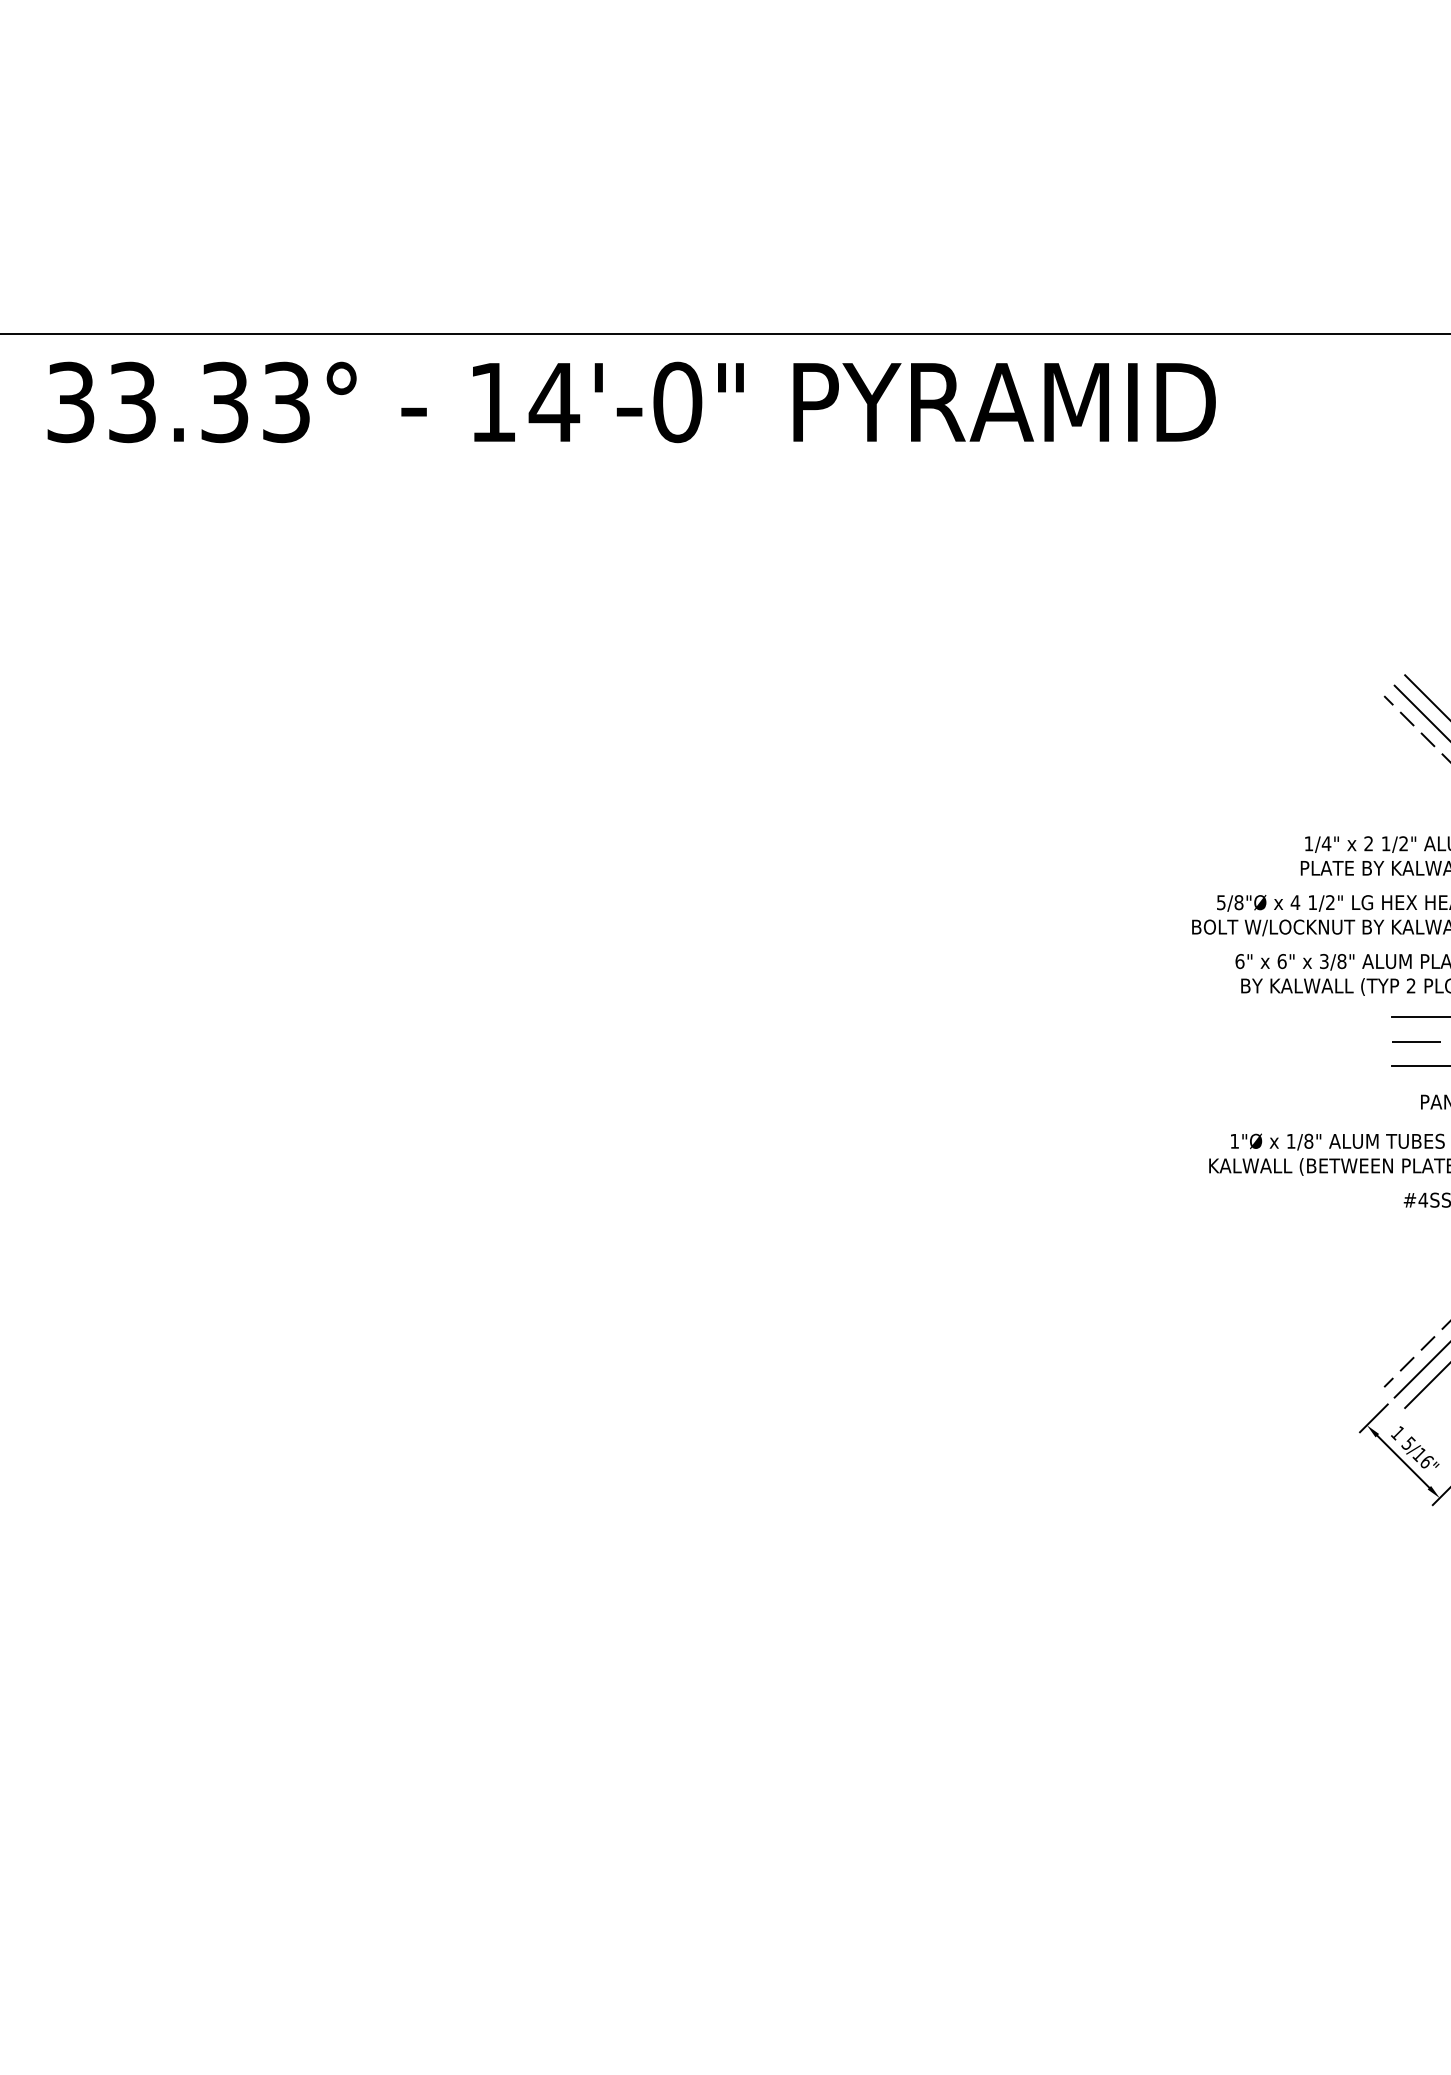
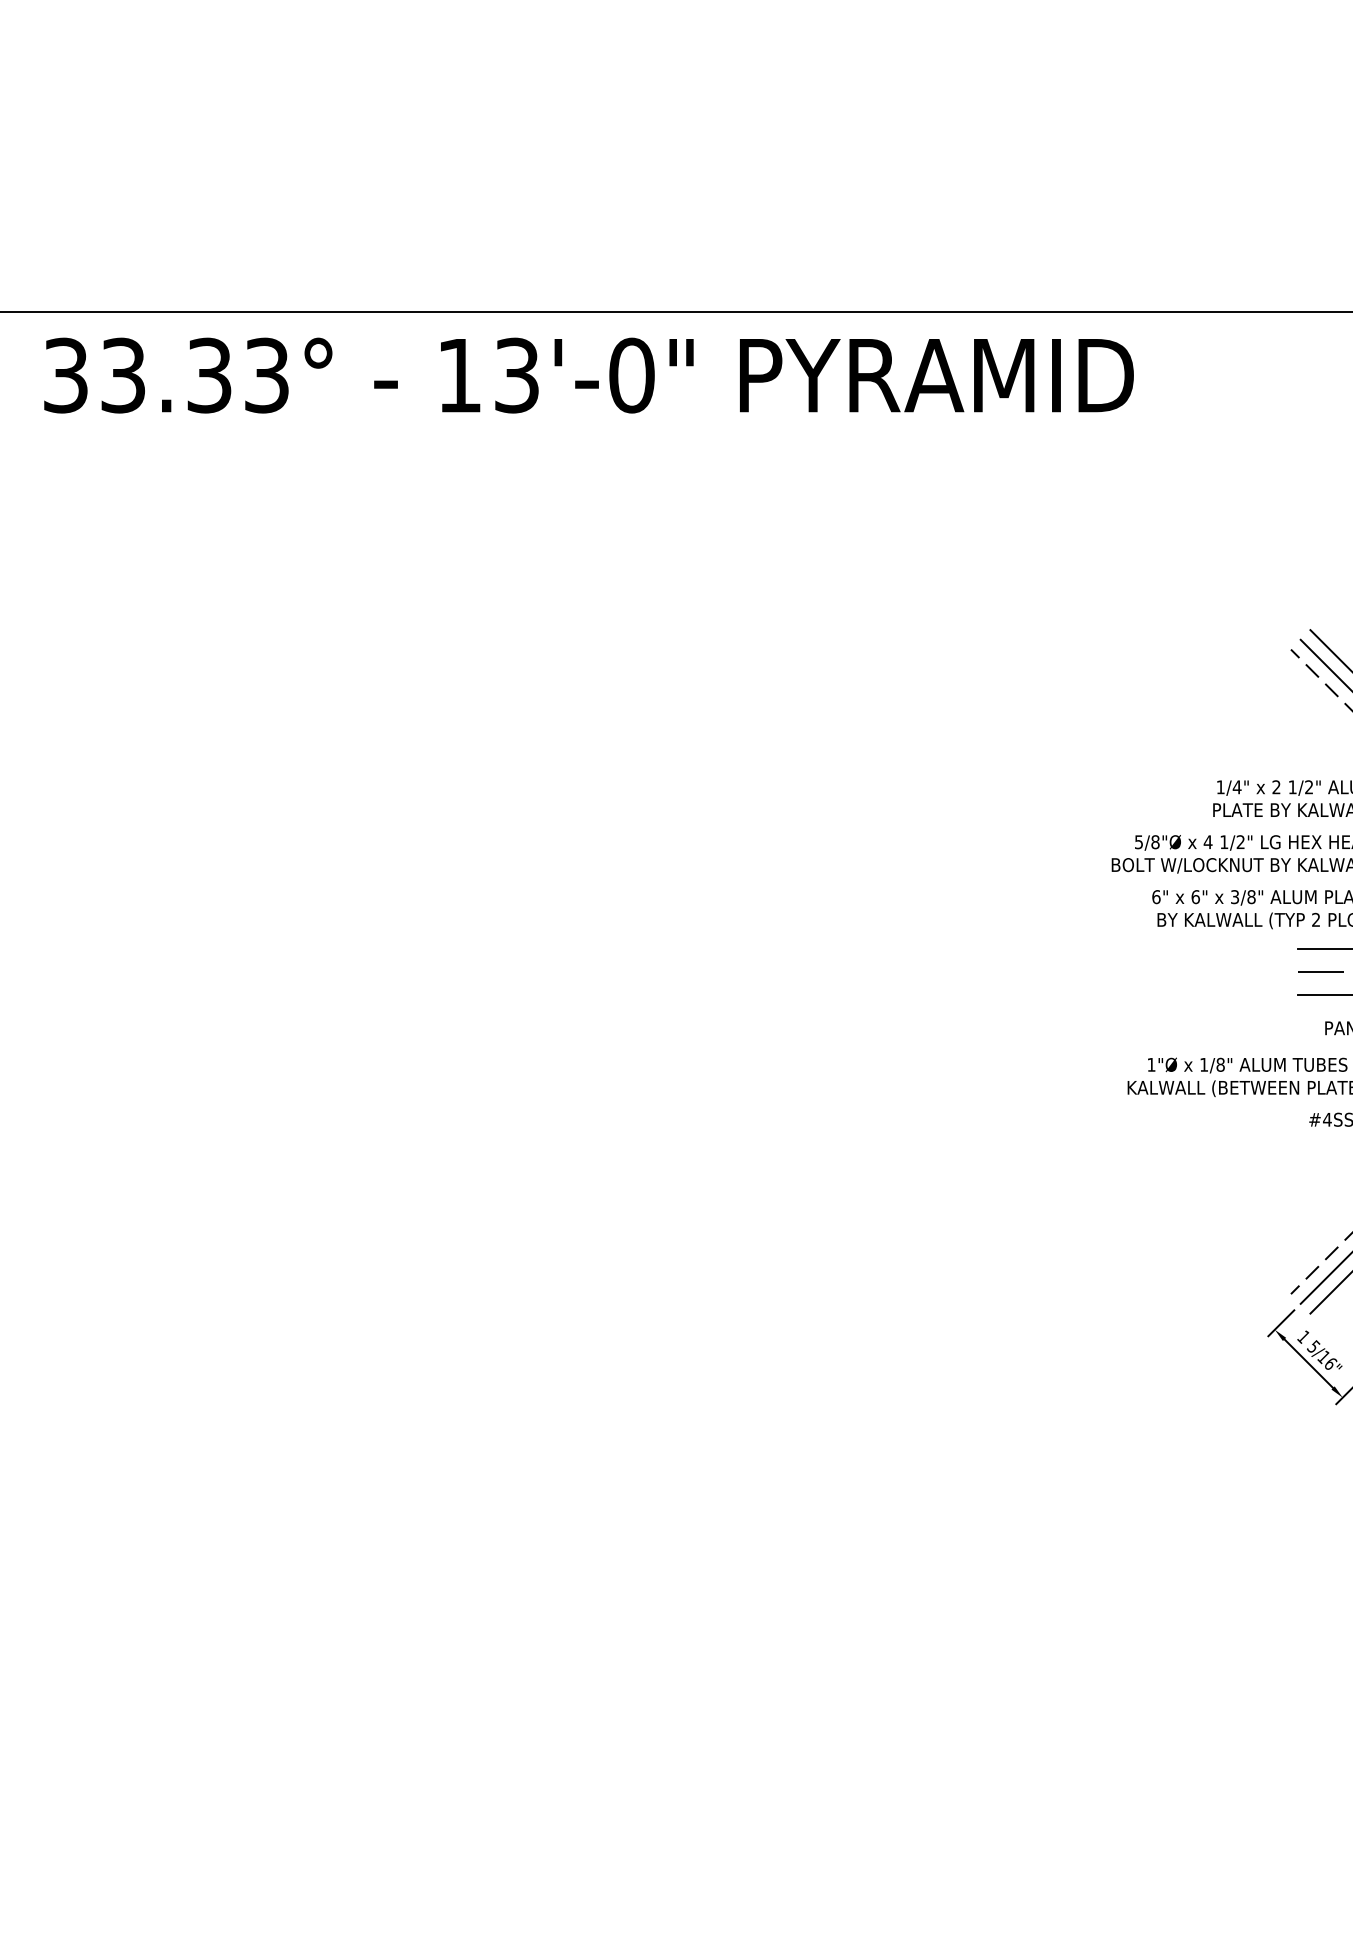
text: (554, 402) -> (516, 375), 14'-0" -> 13'-0"

